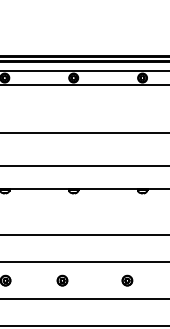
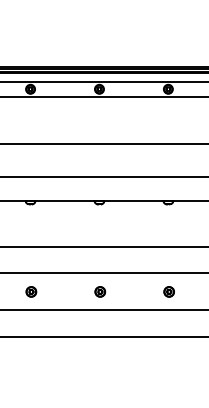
part: (62, 280) -> (100, 291), moved
part: (126, 280) -> (168, 291), moved

